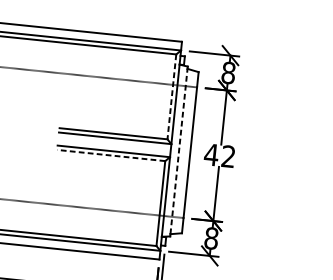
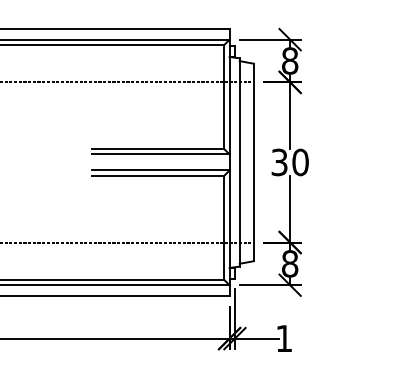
line: (172, 97) -> (224, 97), dashed -> solid
line: (178, 150) -> (239, 161), dashed -> solid
line: (110, 155) -> (157, 175), dashed -> solid
text: (219, 155) -> (289, 162), 42 -> 30

